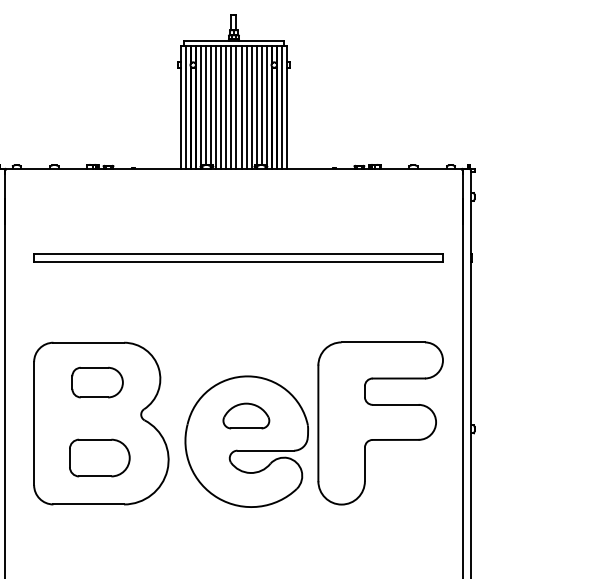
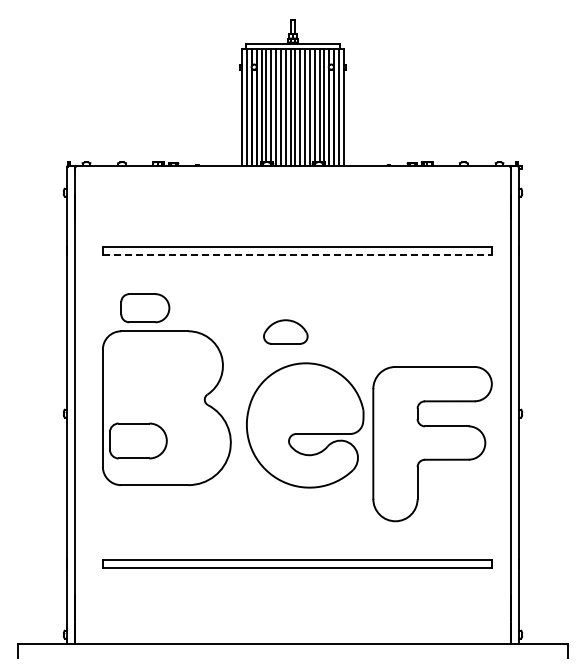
line: (238, 262) -> (297, 254), solid -> dashed
part: (97, 382) -> (145, 308), moved
part: (246, 415) -> (285, 331), moved
part: (380, 423) -> (432, 444), moved
part: (99, 457) -> (138, 440), moved

